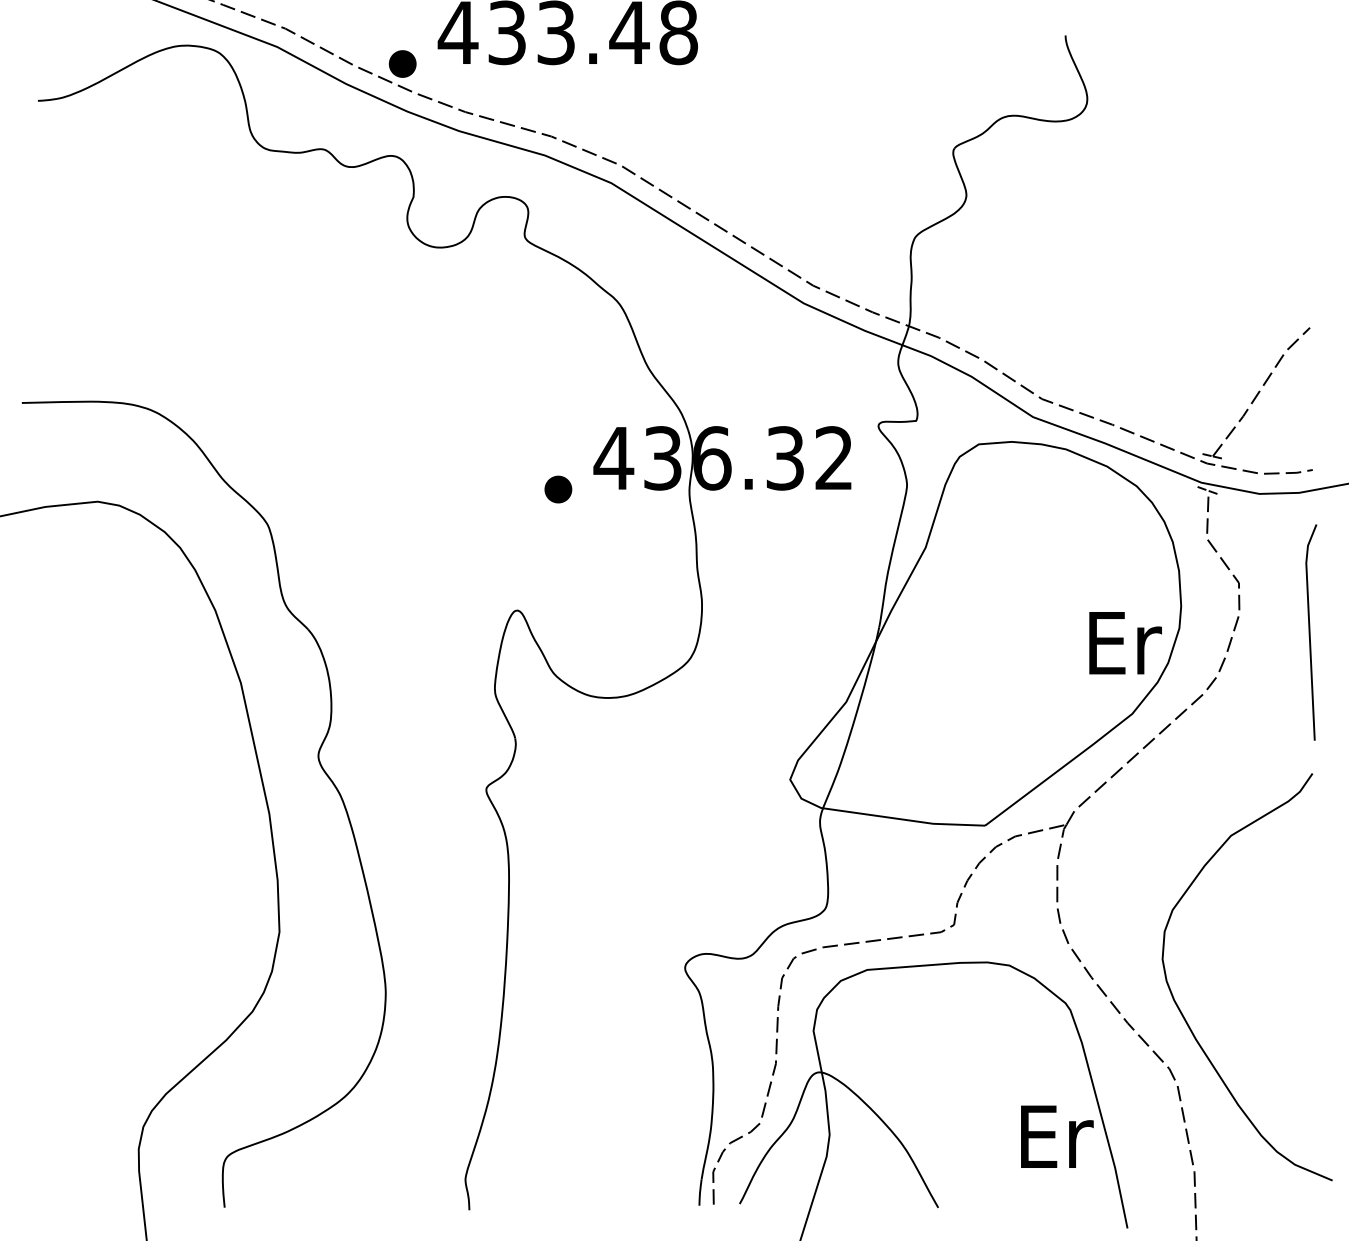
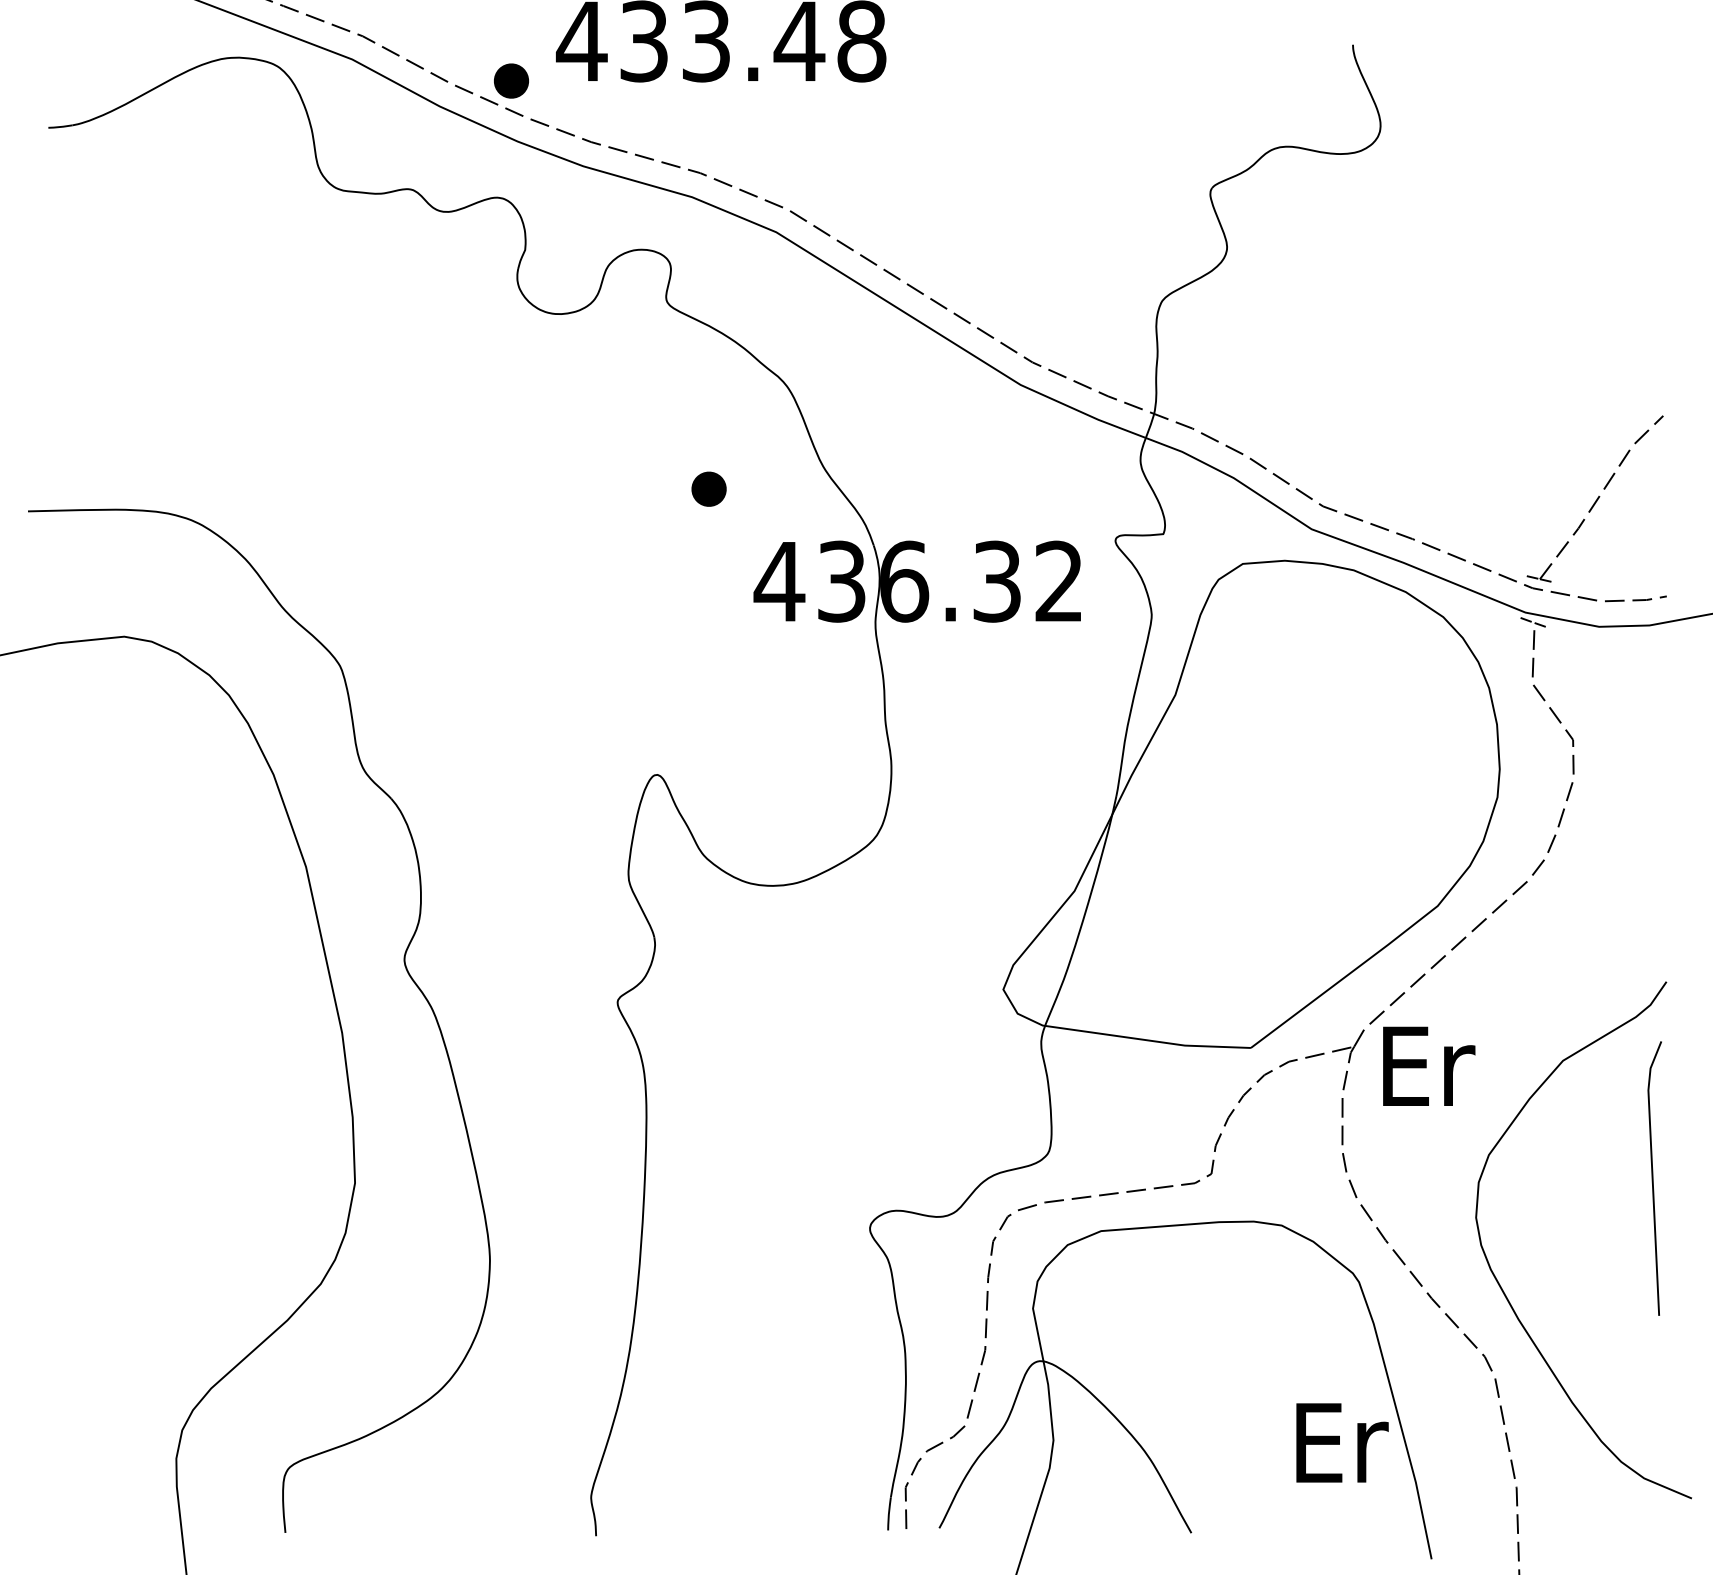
part: (558, 489) -> (709, 489), moved
line: (1310, 632) -> (1653, 1178), moved
text: (1125, 643) -> (1429, 1066), moved

